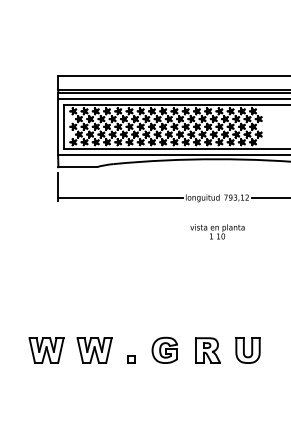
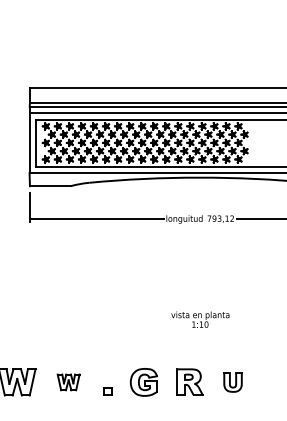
text: (217, 231) -> (200, 319), moved
part: (94, 350) -> (68, 382), size x0.6
part: (247, 350) -> (232, 382), size x0.7

